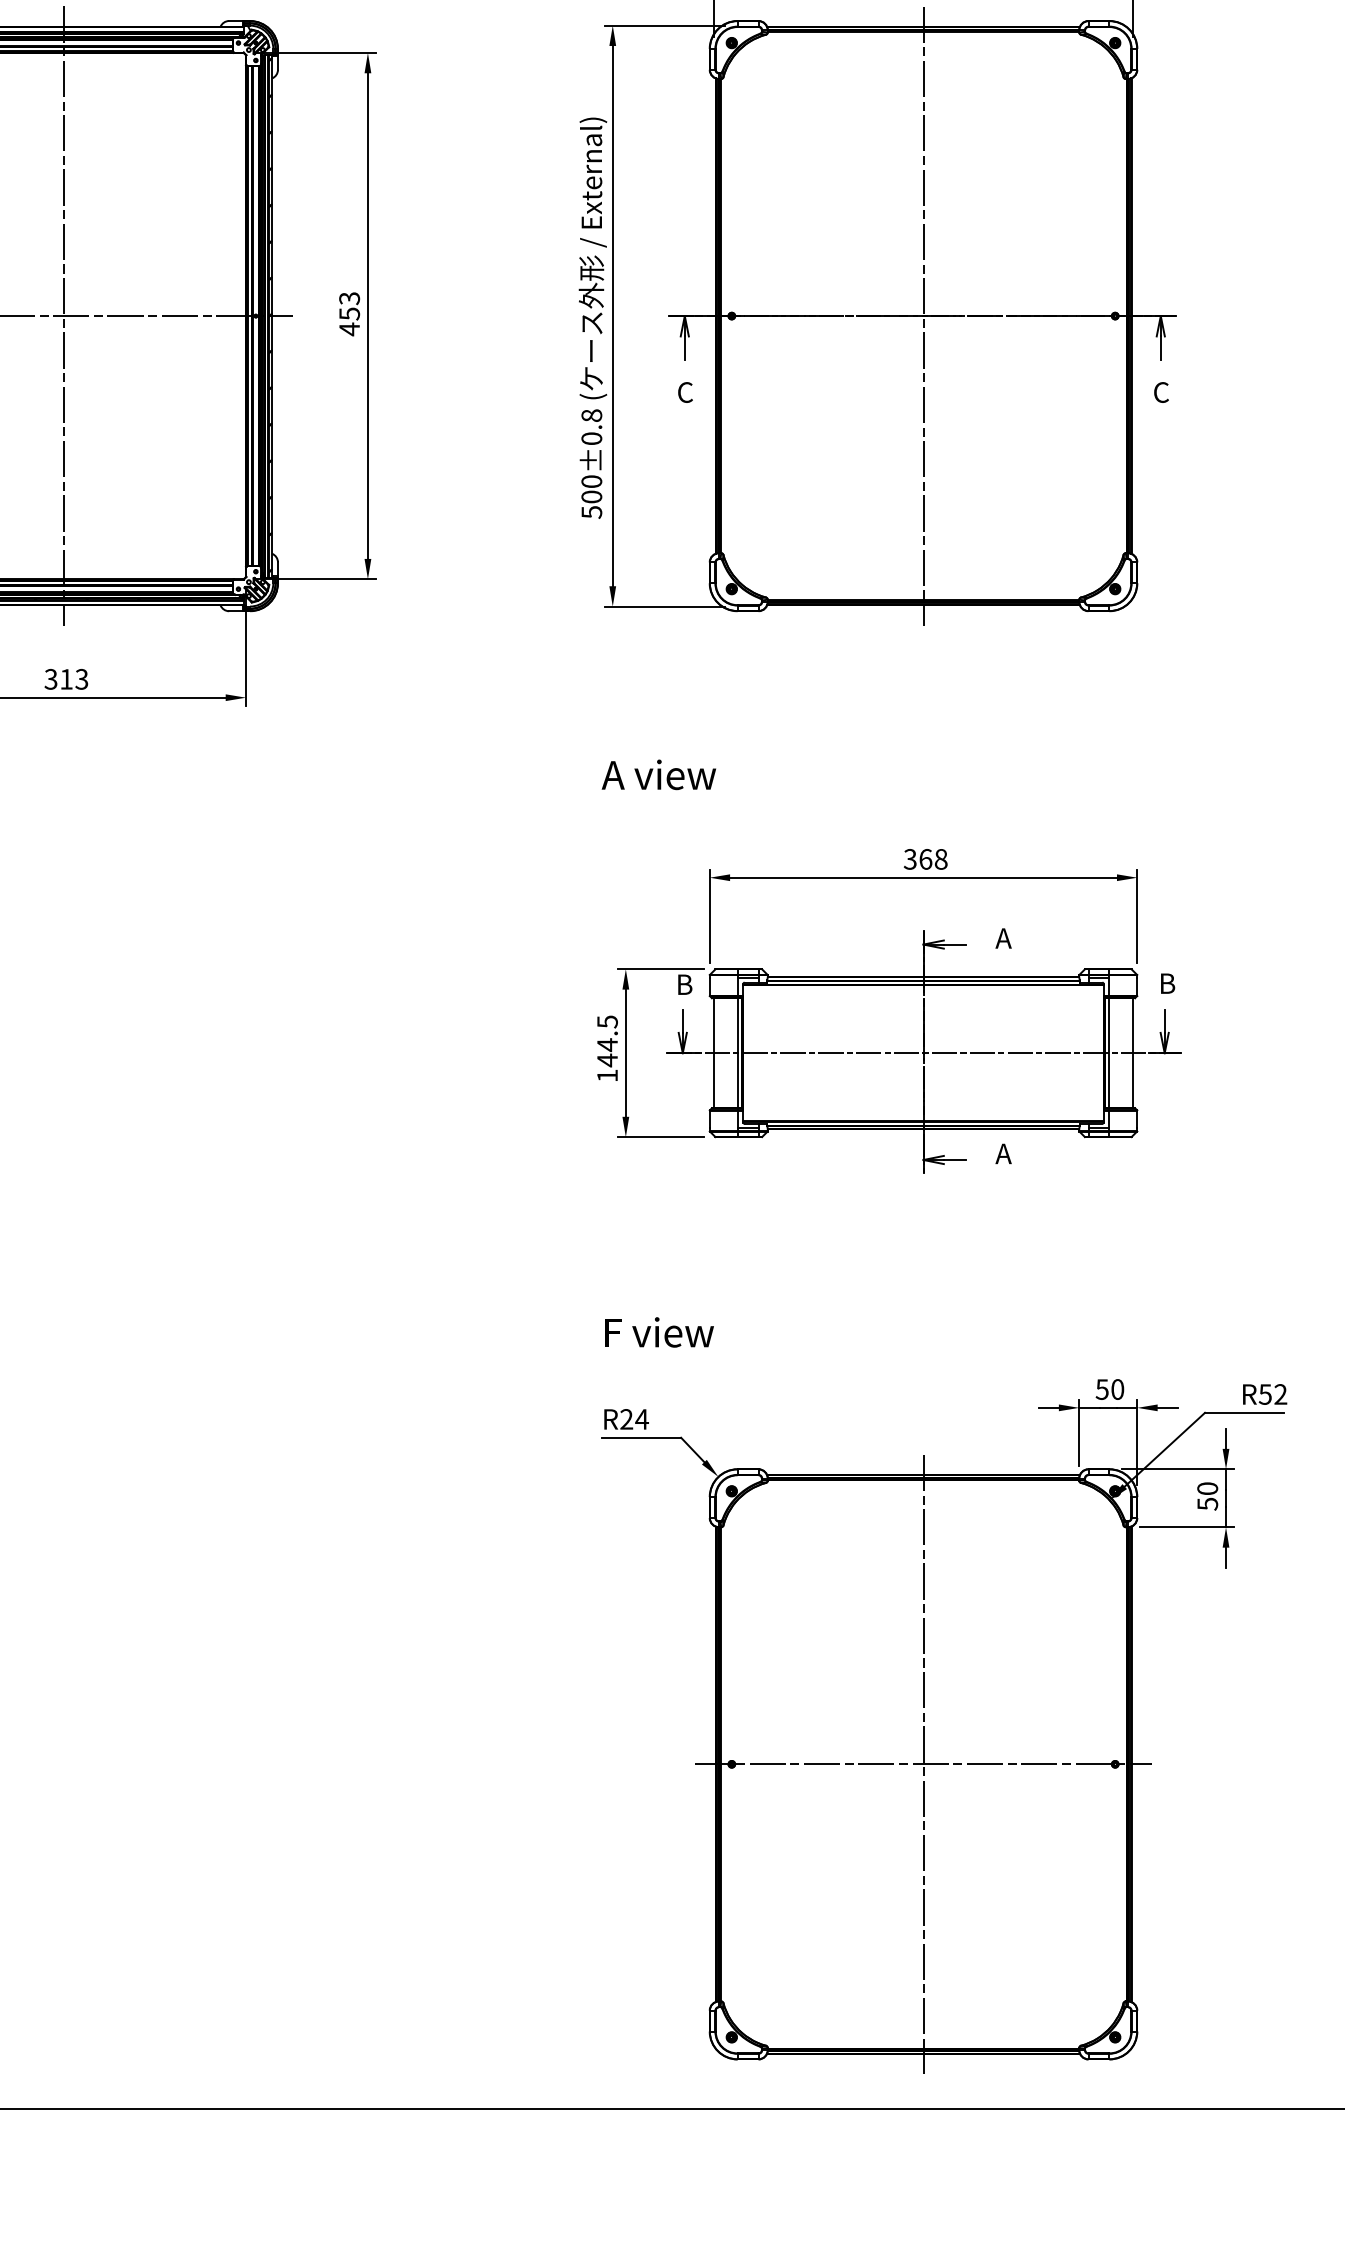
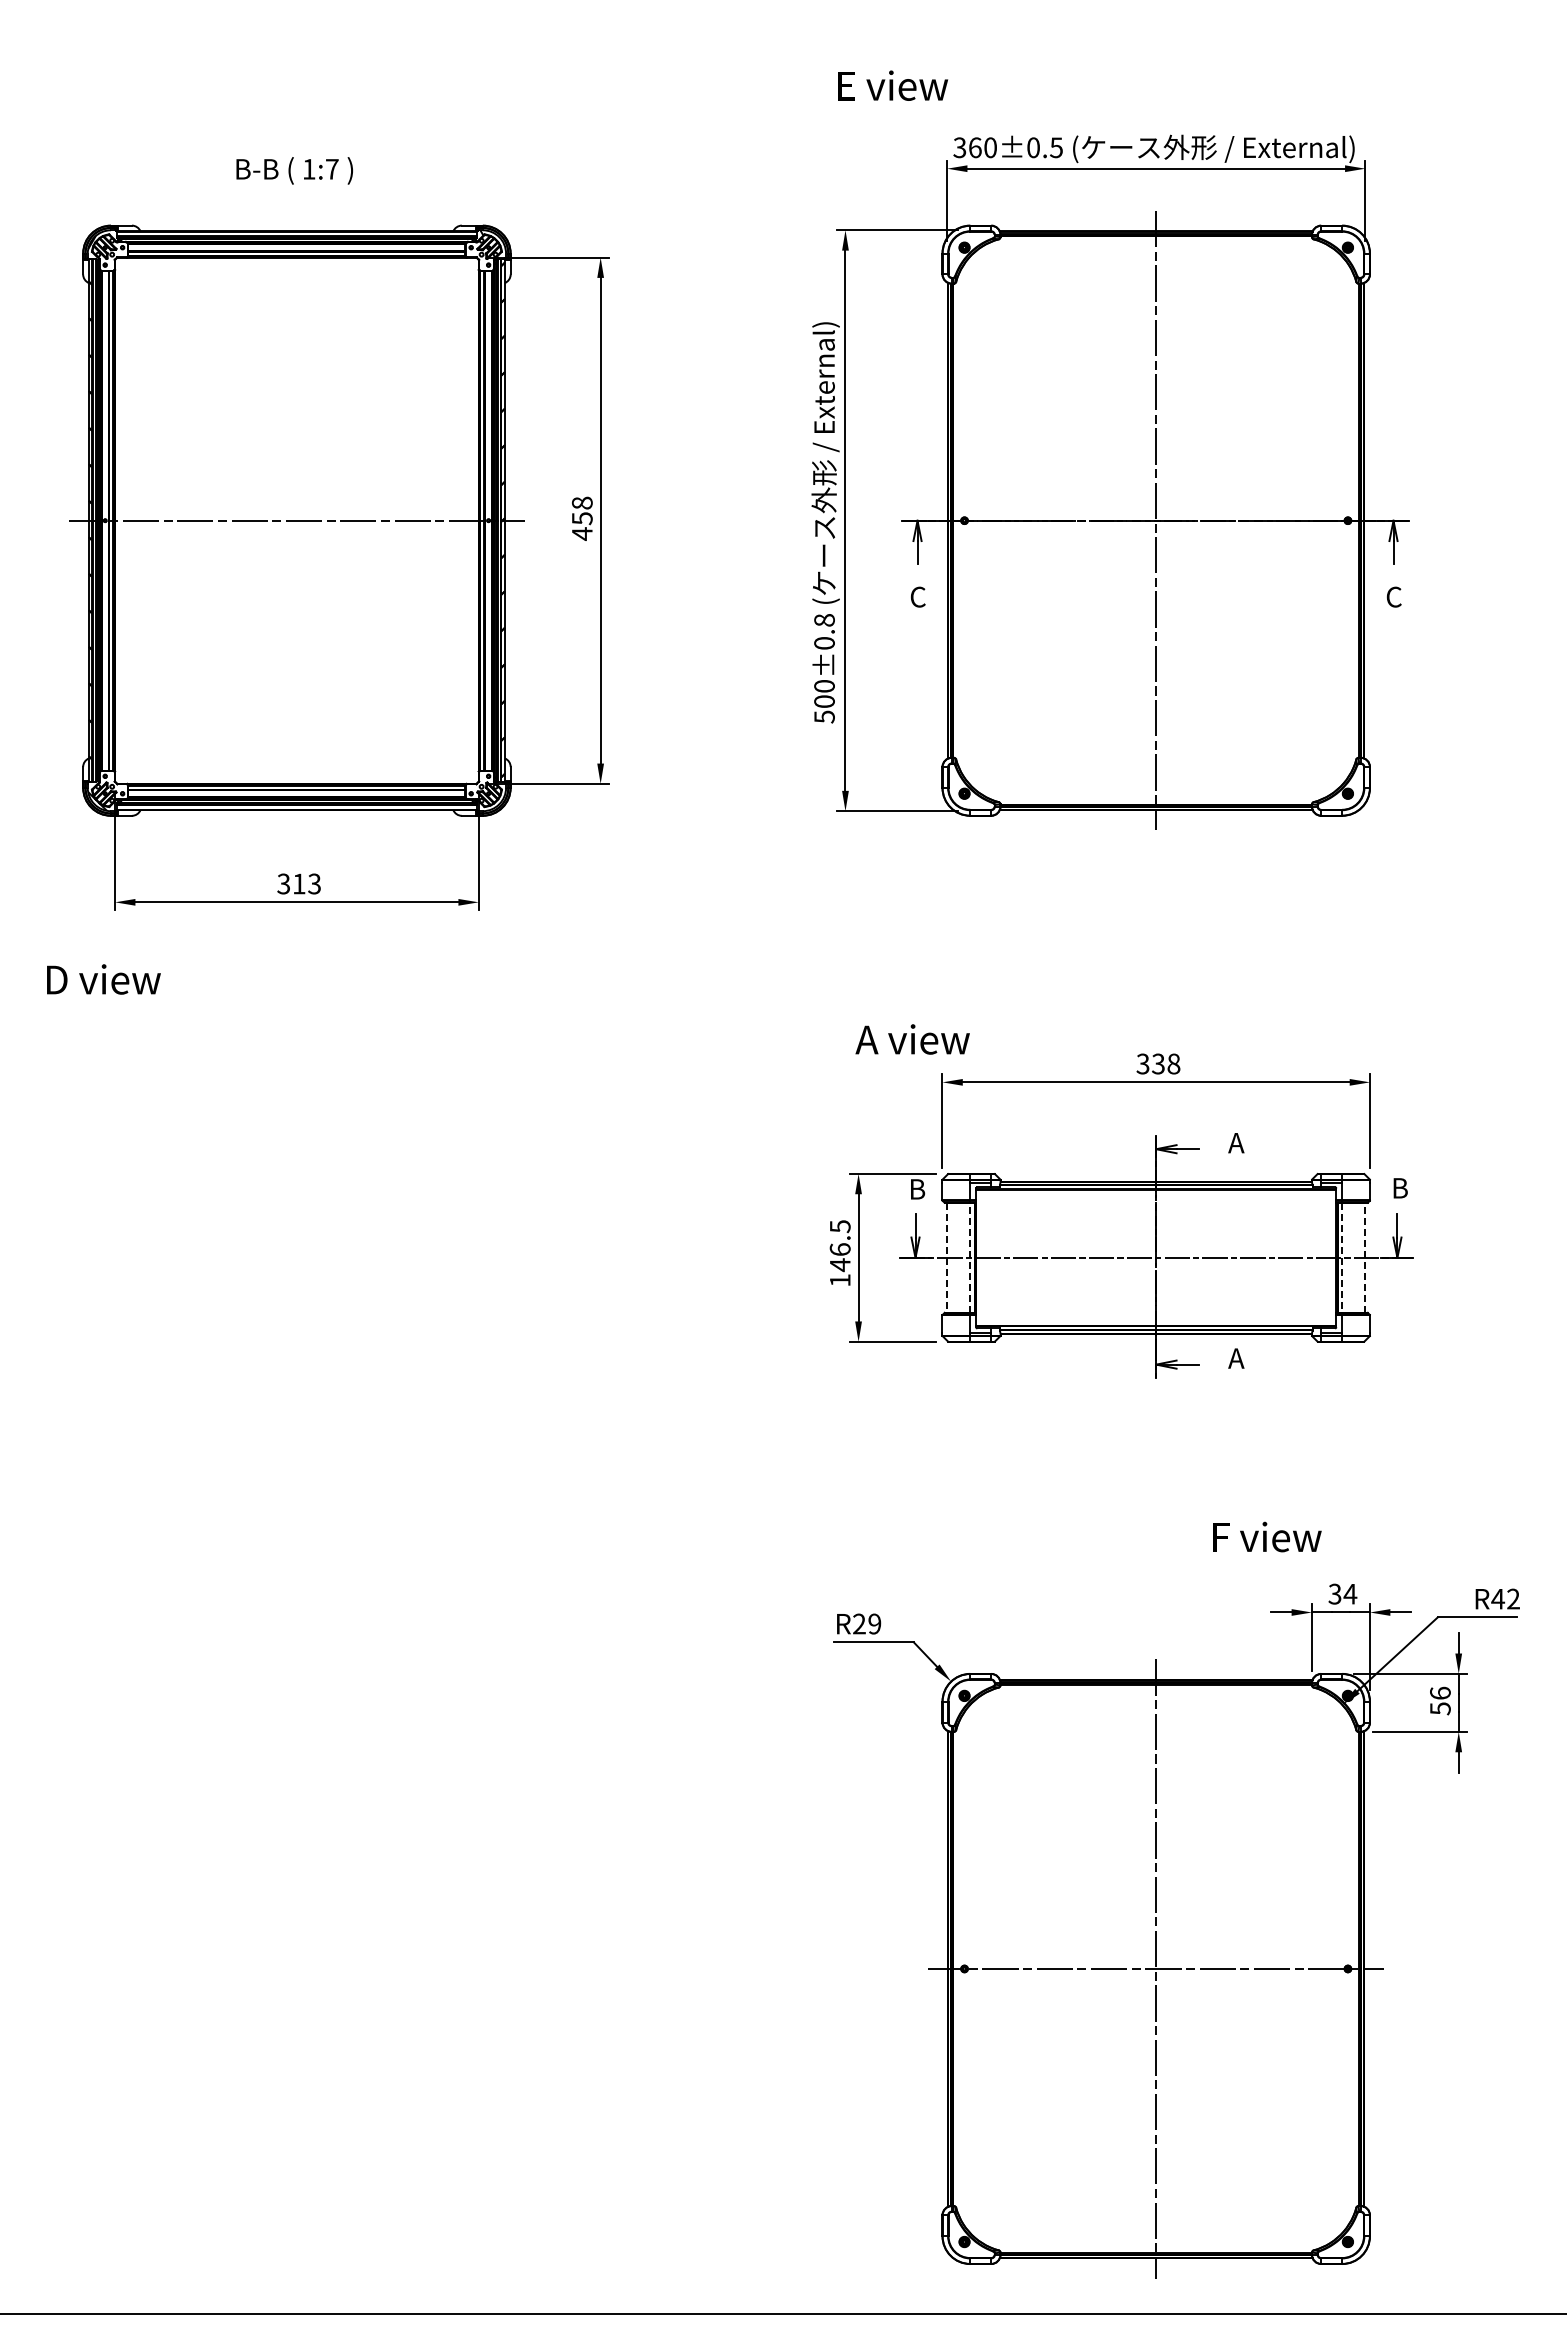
text: (349, 297) -> (582, 502), 453 -> 458
line: (63, 315) -> (296, 520), removed
text: (658, 774) -> (912, 1039), moved
text: (925, 858) -> (1158, 1063), 368 -> 338
text: (606, 1044) -> (839, 1249), 144.5 -> 146.5
line: (714, 1052) -> (947, 1257), solid -> dashed
line: (737, 1052) -> (970, 1257), solid -> dashed
line: (1109, 1052) -> (1342, 1257), solid -> dashed
line: (1132, 1052) -> (1365, 1257), solid -> dashed
text: (659, 1331) -> (1267, 1536), moved
text: (1110, 1388) -> (1343, 1593), 50 -> 34
text: (1265, 1394) -> (1498, 1599), R52 -> R42
text: (641, 1418) -> (874, 1623), R24 -> R29
text: (1207, 1487) -> (1440, 1692), 50 -> 56

